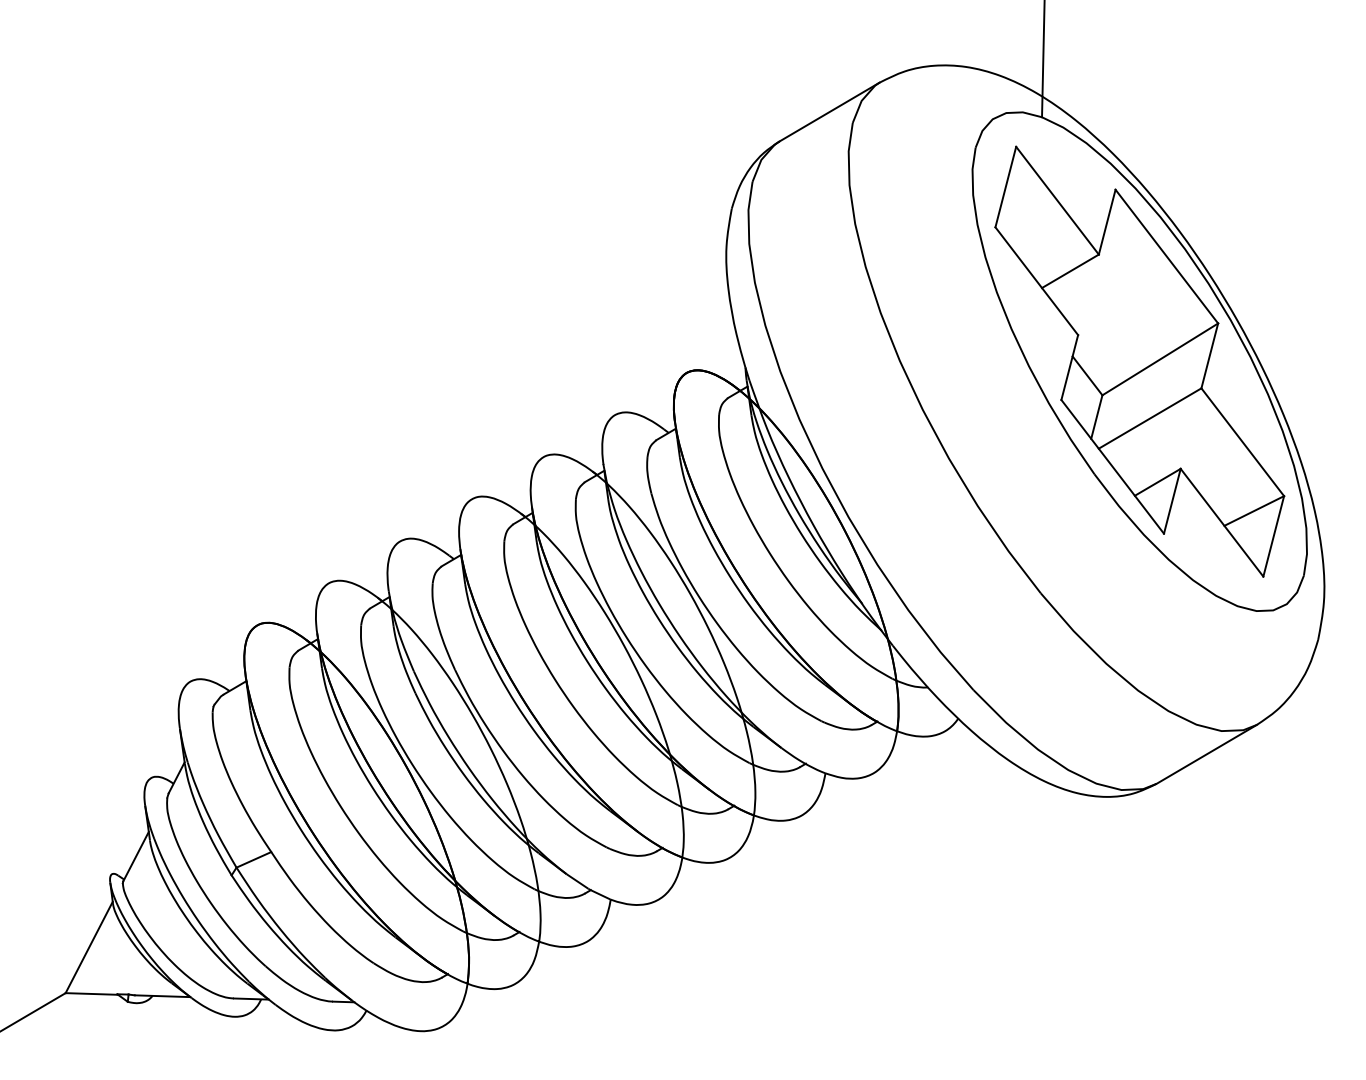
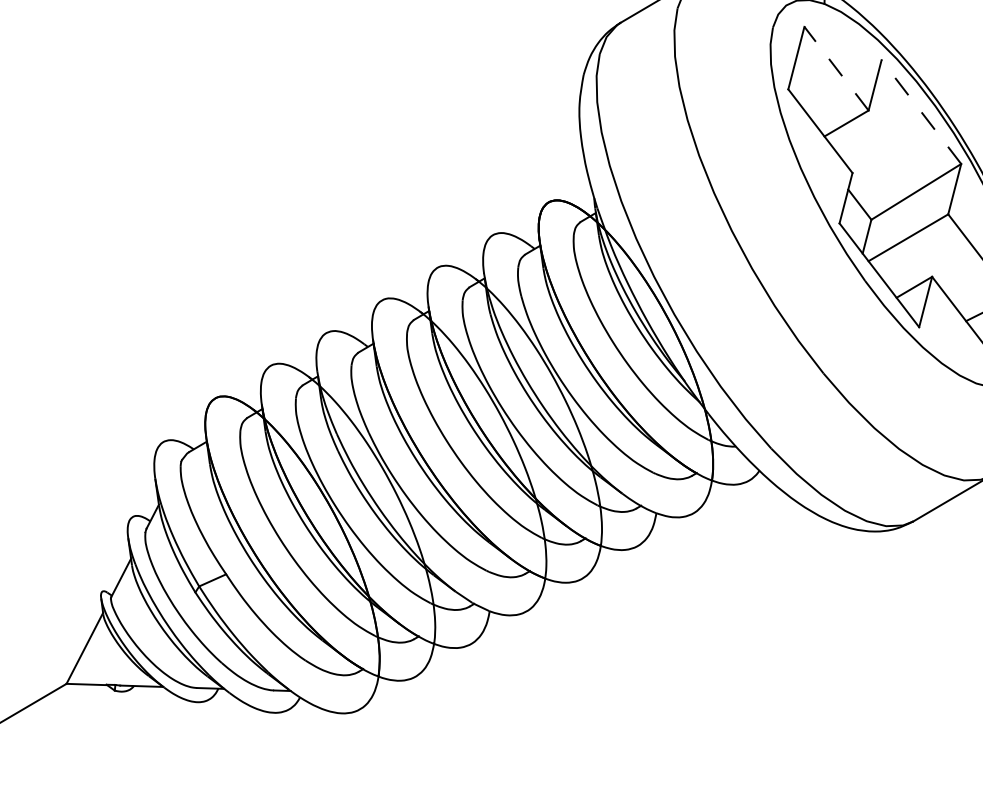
line: (1057, 200) -> (836, 68), solid -> dashed
line: (1166, 256) -> (921, 112), solid -> dashed

